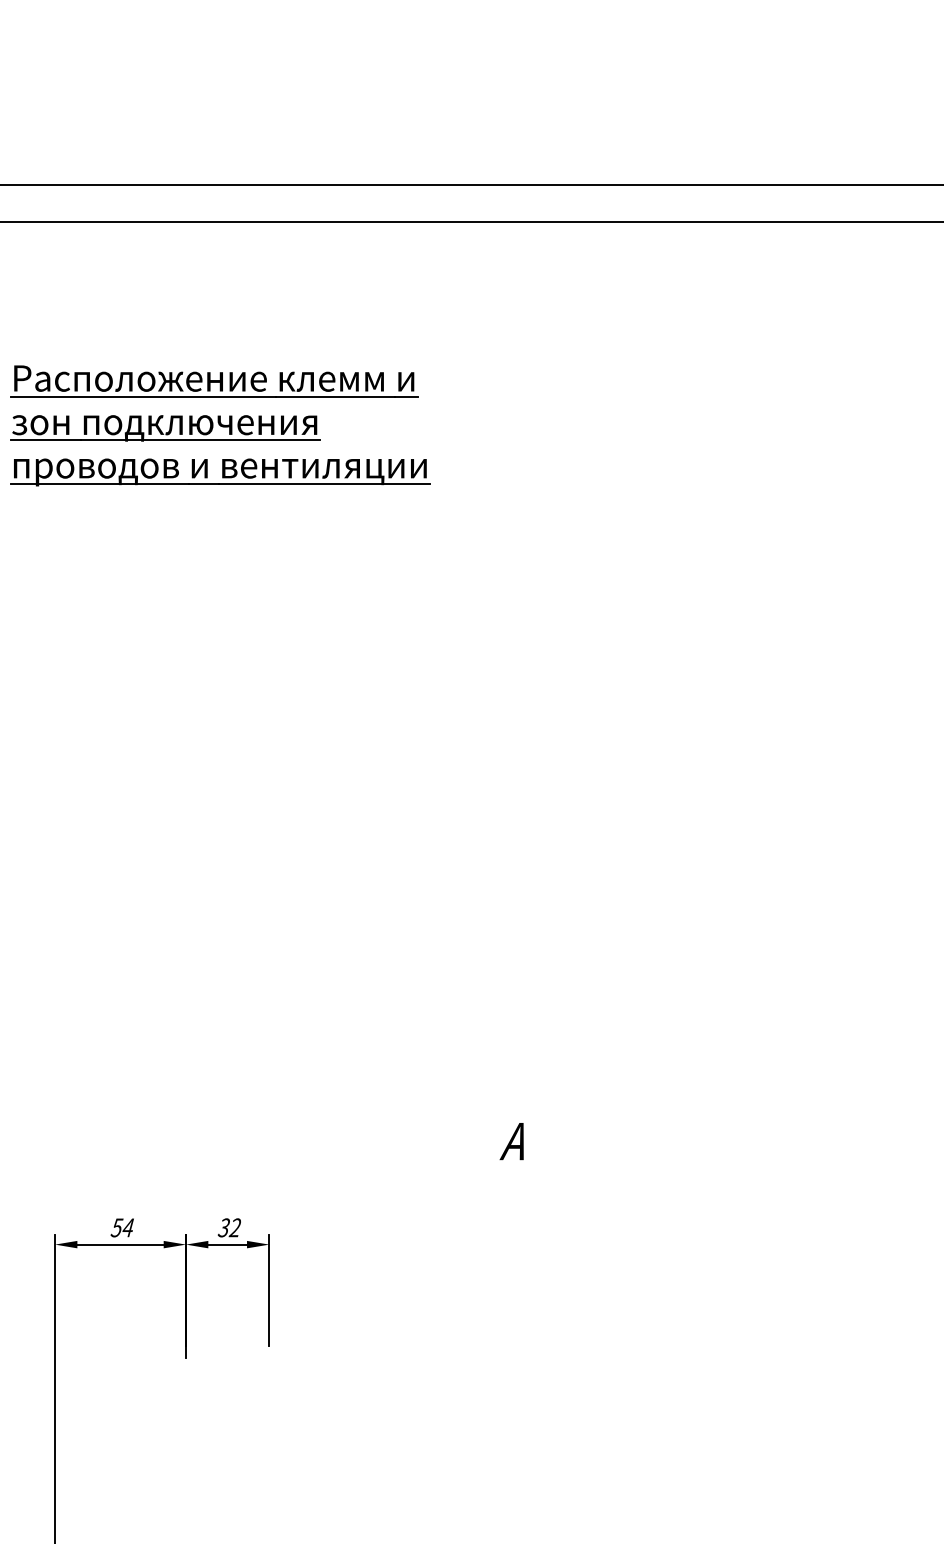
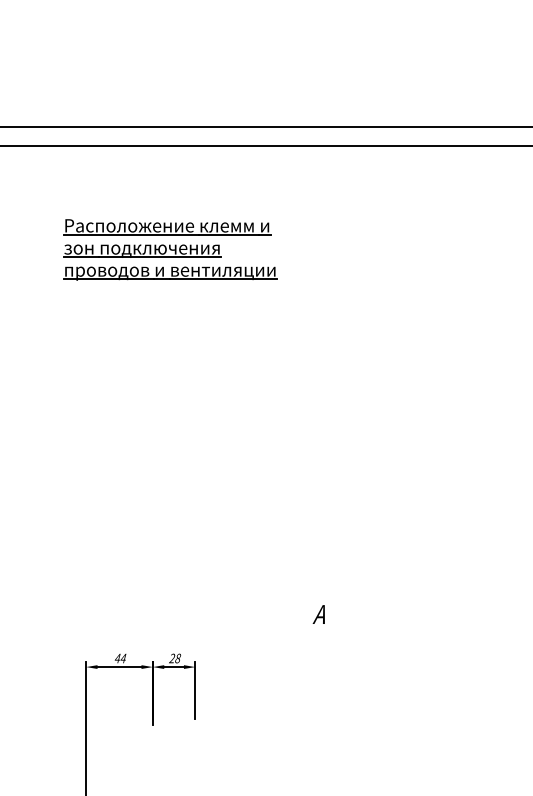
text: (116, 1227) -> (117, 658), 54 -> 44
text: (230, 1227) -> (175, 658), 32 -> 28

